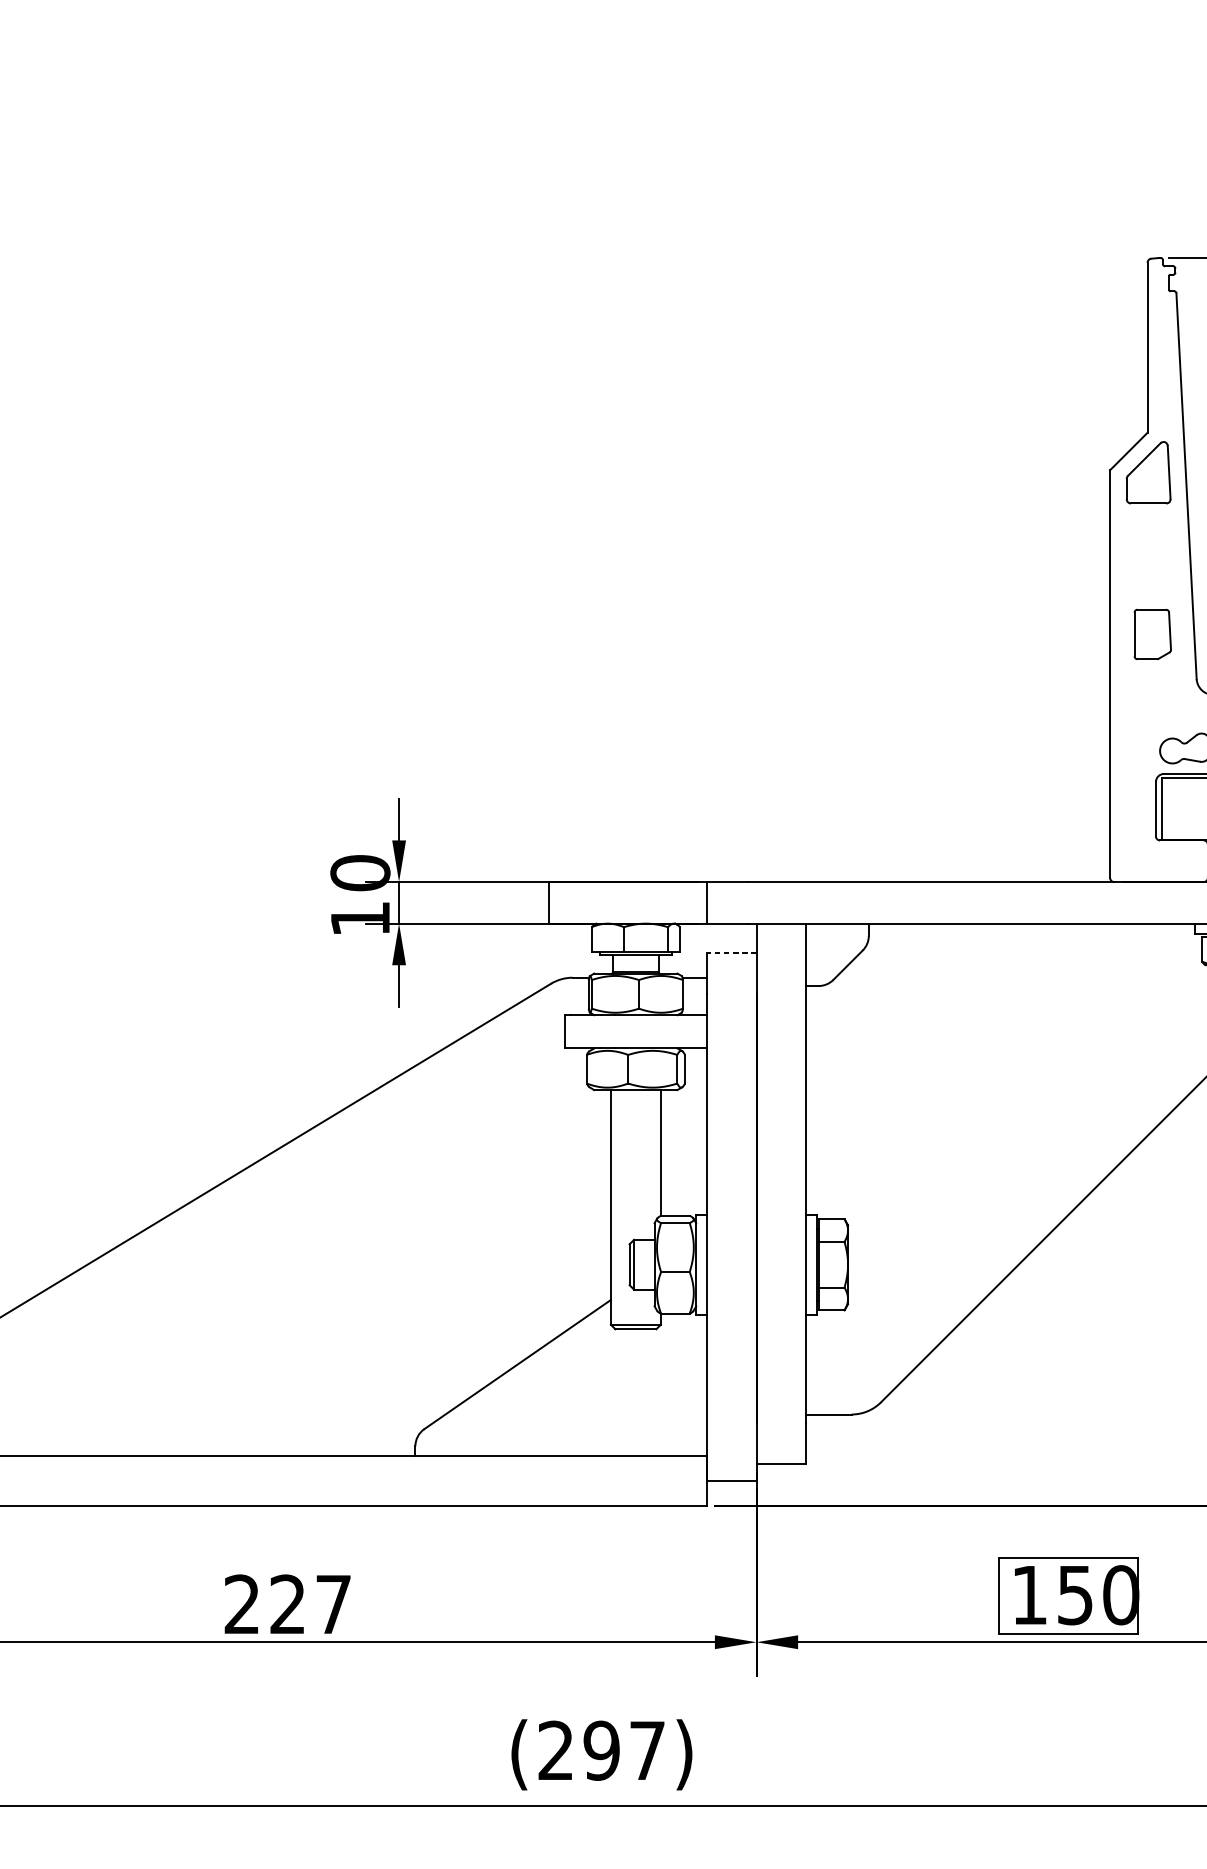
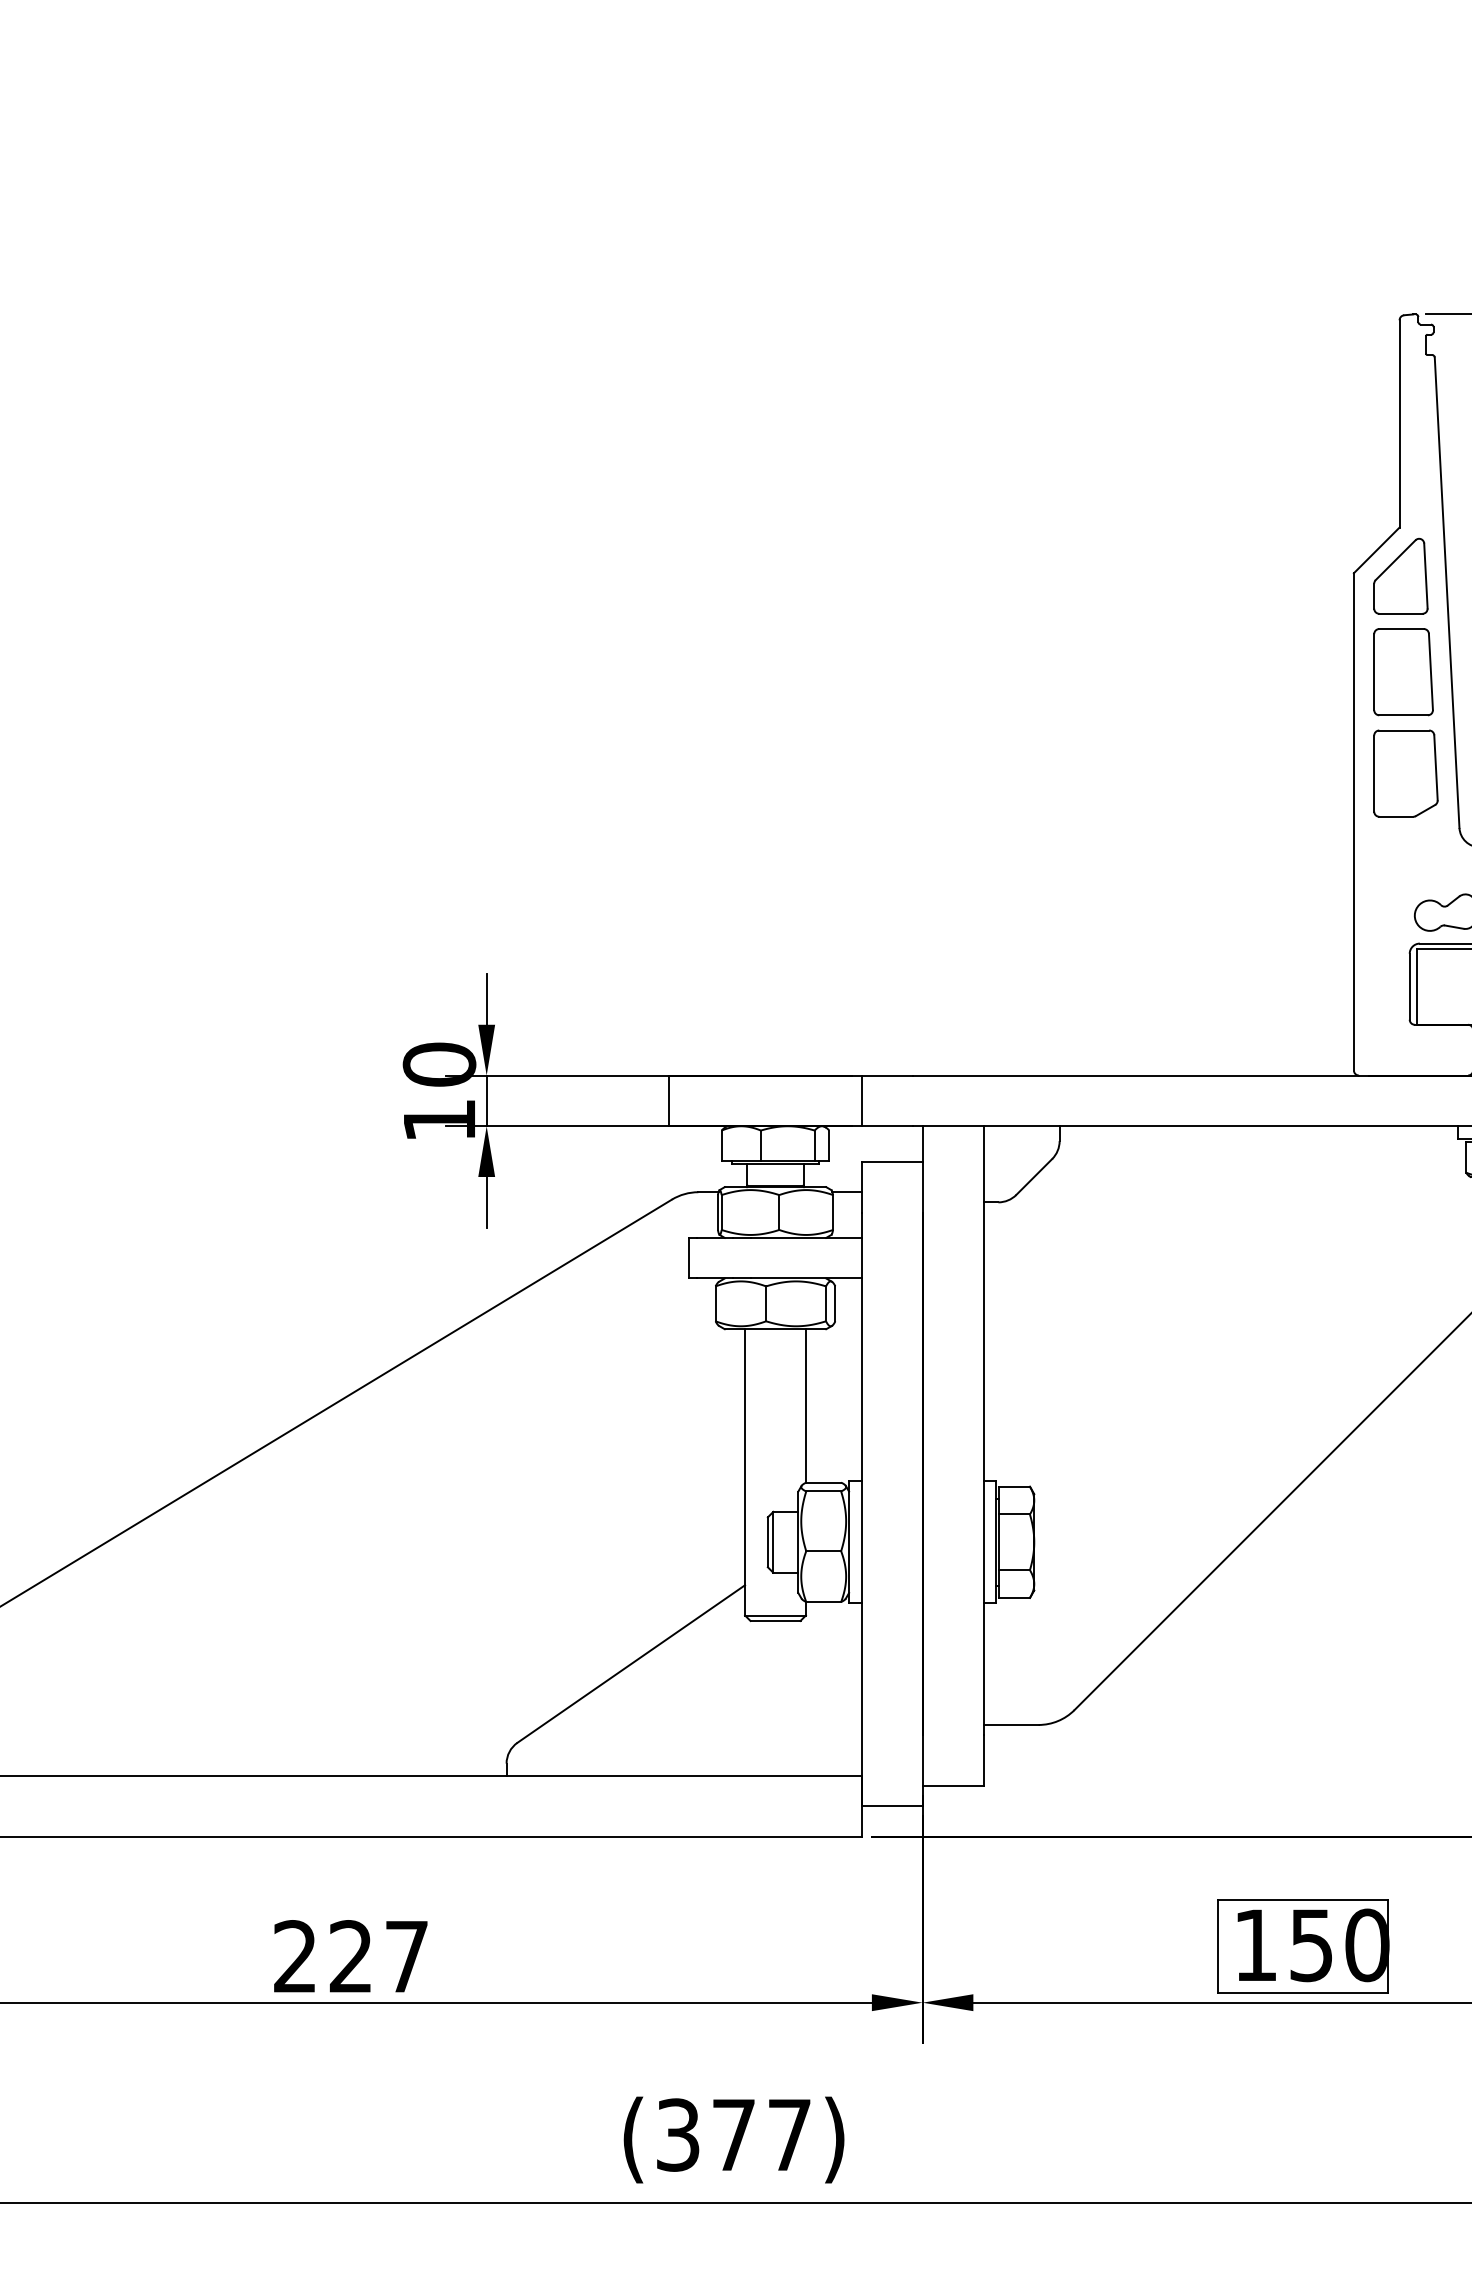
part: (1150, 551) -> (1403, 672), added
part: (1152, 634) -> (1405, 773), size x1.43
line: (730, 952) -> (891, 1161), dashed -> solid
text: (579, 1750) -> (706, 2134), (297) -> (377)

